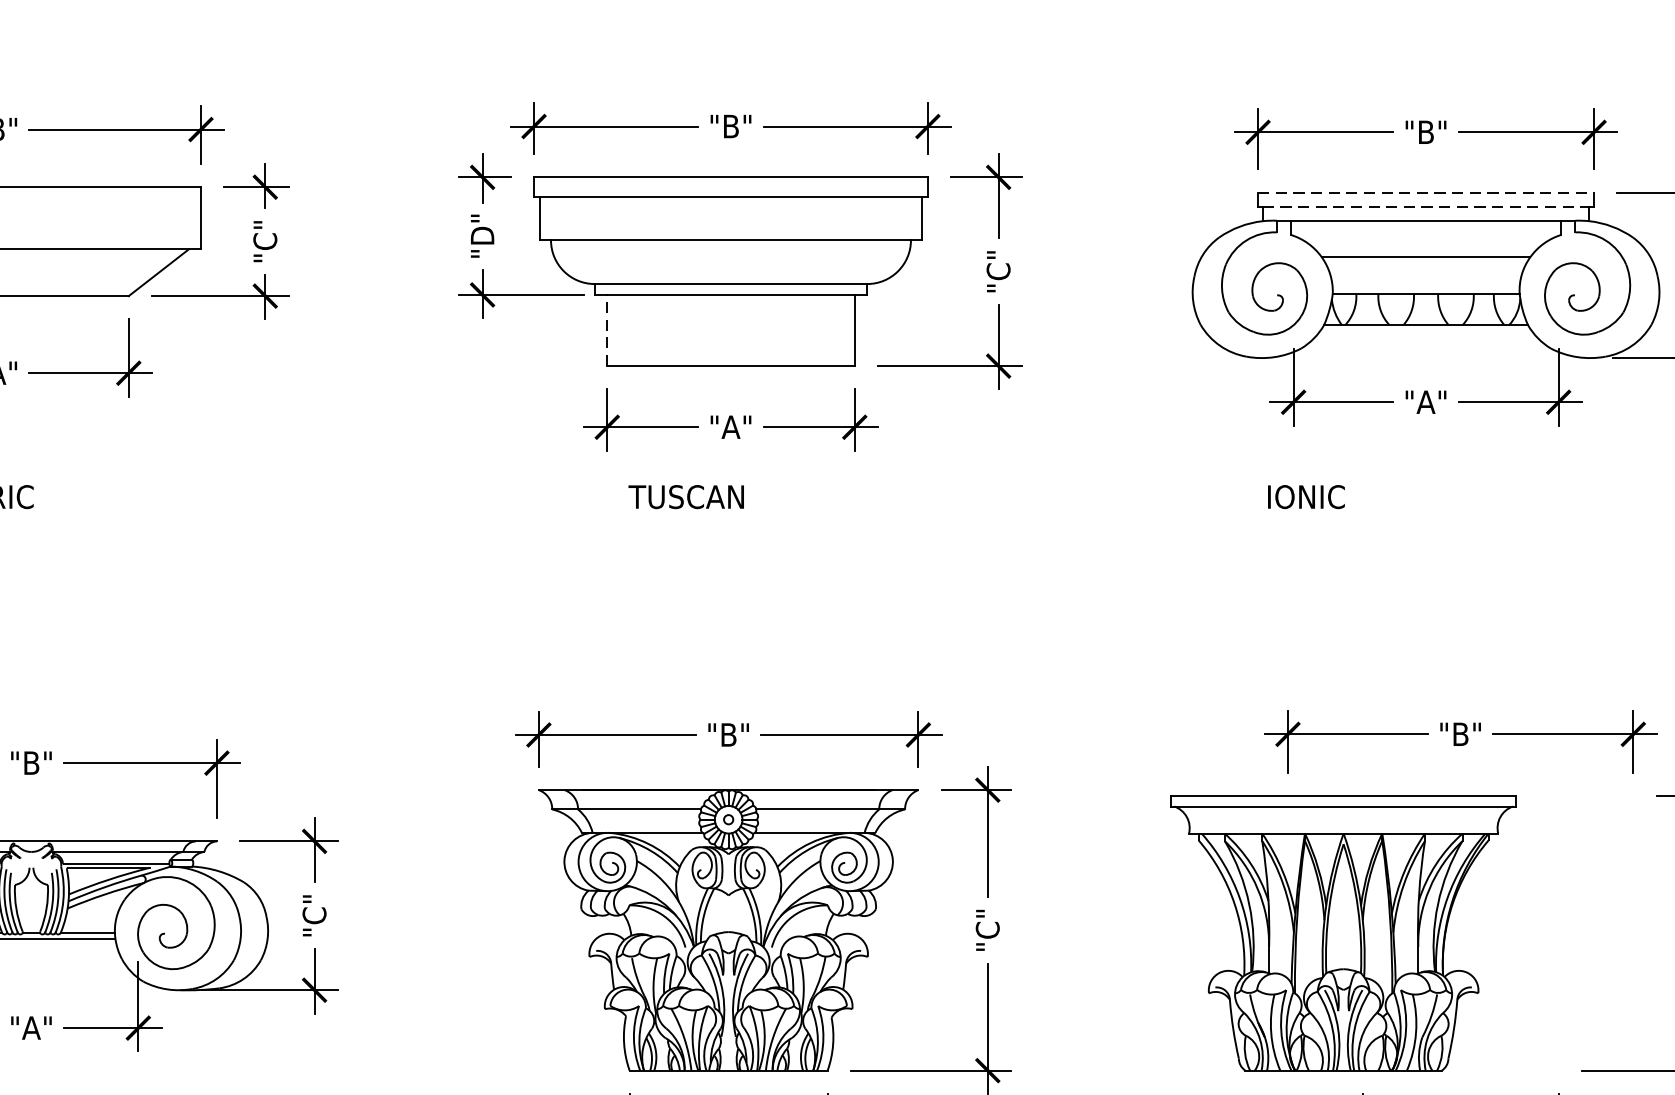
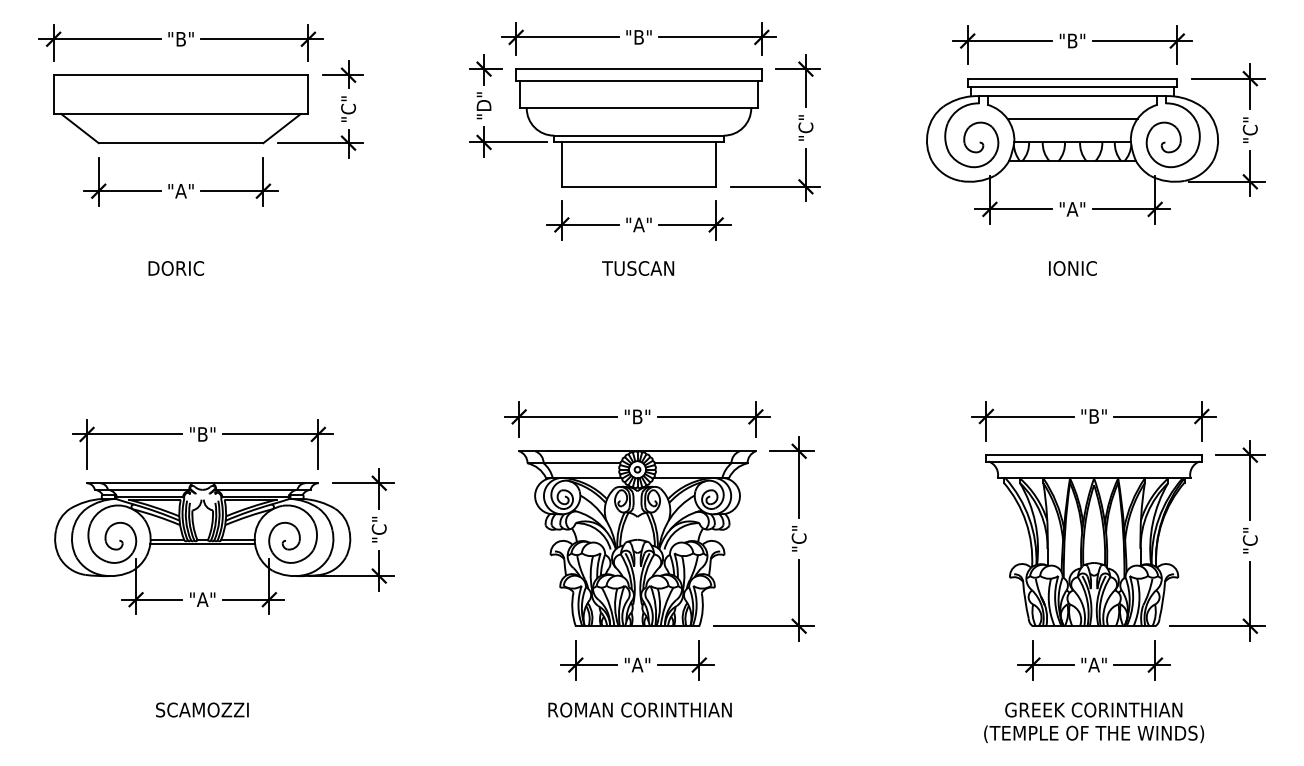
line: (1426, 192) -> (1072, 78), dashed -> solid
line: (1426, 206) -> (1072, 87), dashed -> solid
line: (606, 330) -> (561, 164), dashed -> solid
text: (686, 497) -> (638, 268), moved
text: (1305, 497) -> (1072, 268), moved
part: (1342, 933) -> (1093, 540), moved

